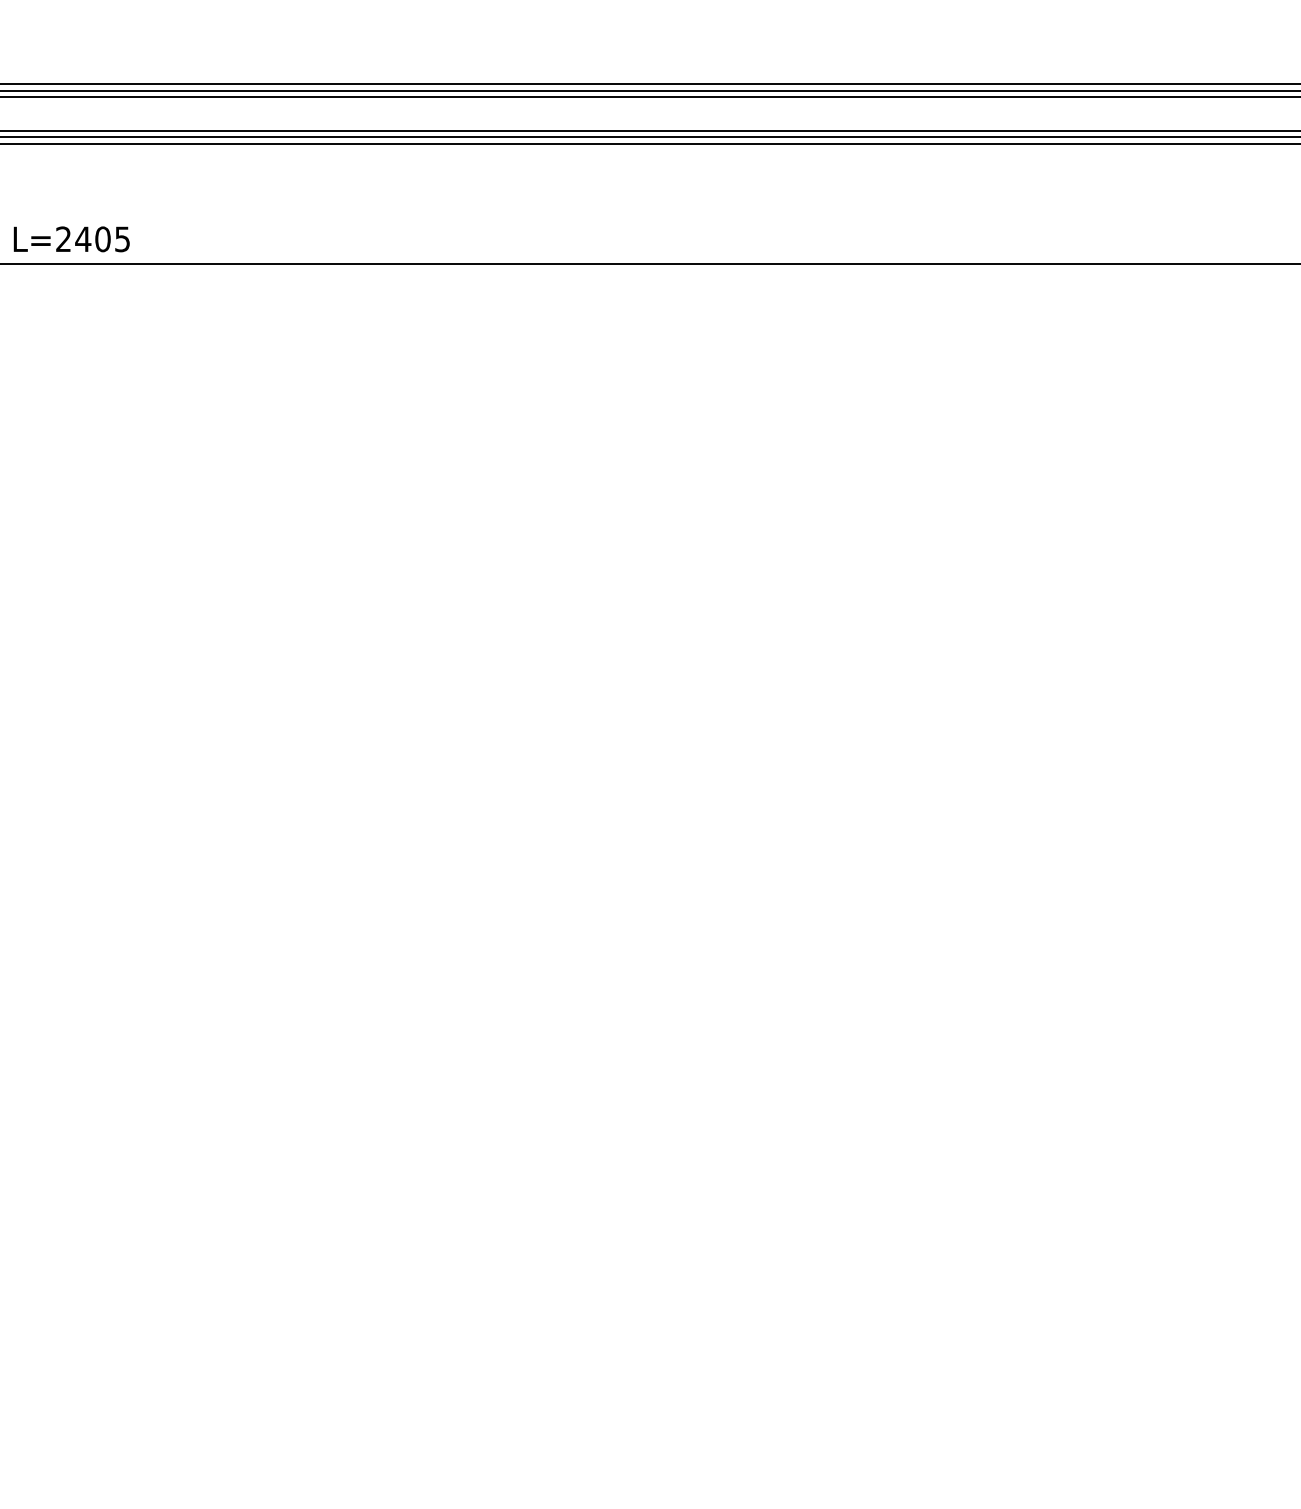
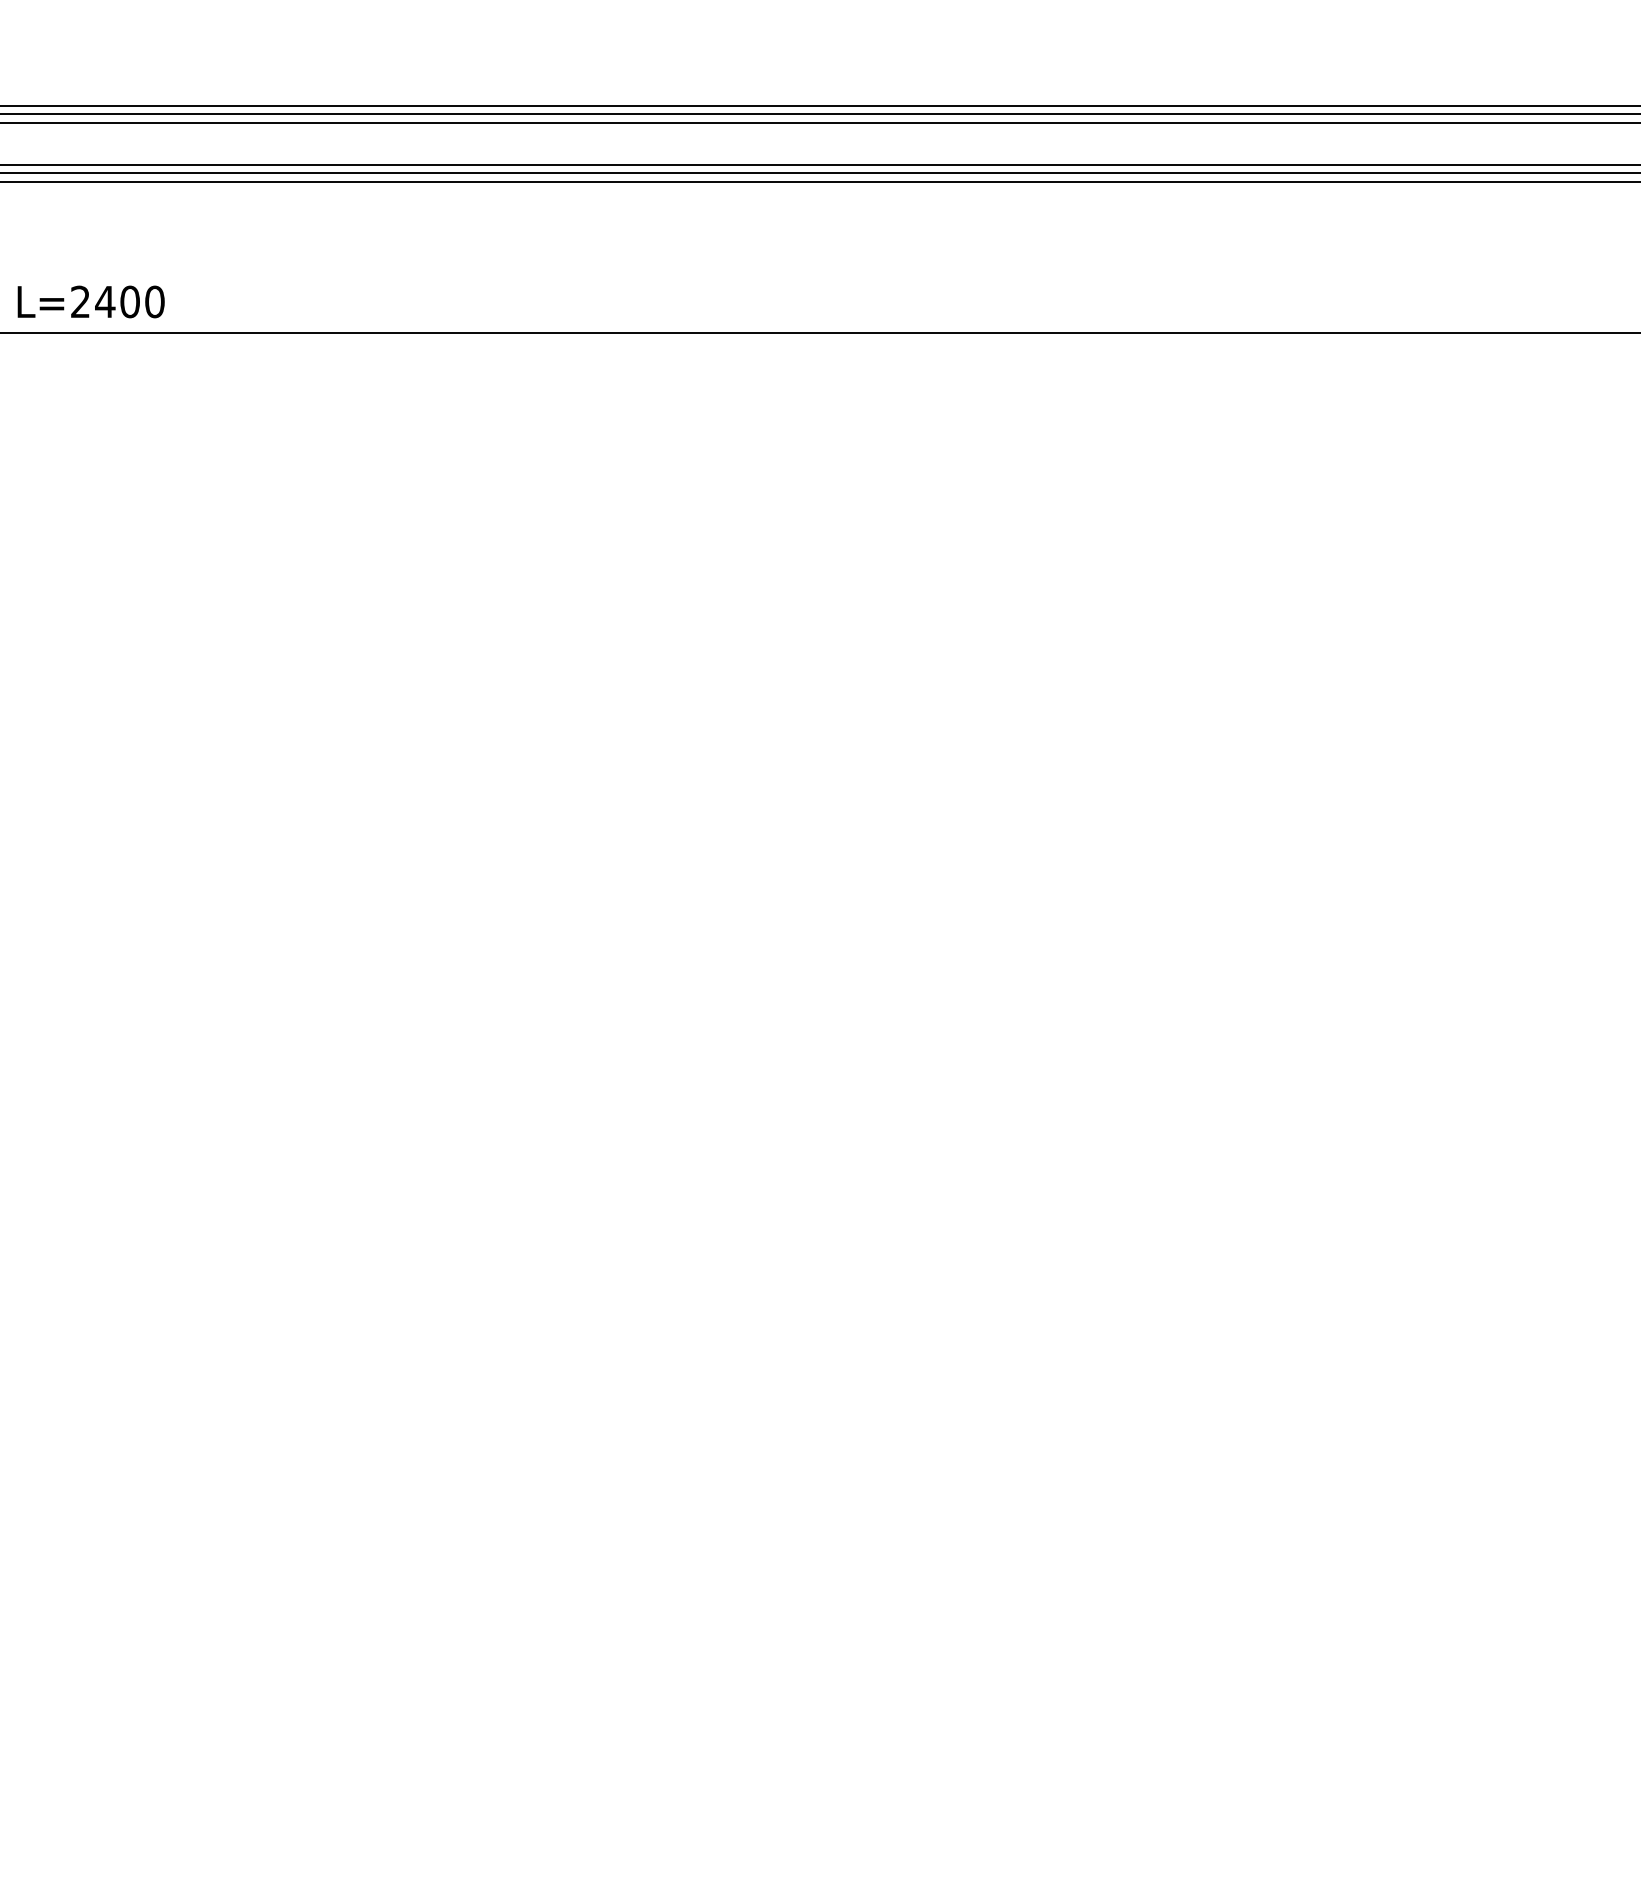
text: (122, 238) -> (154, 301), L=2405 -> L=2400

